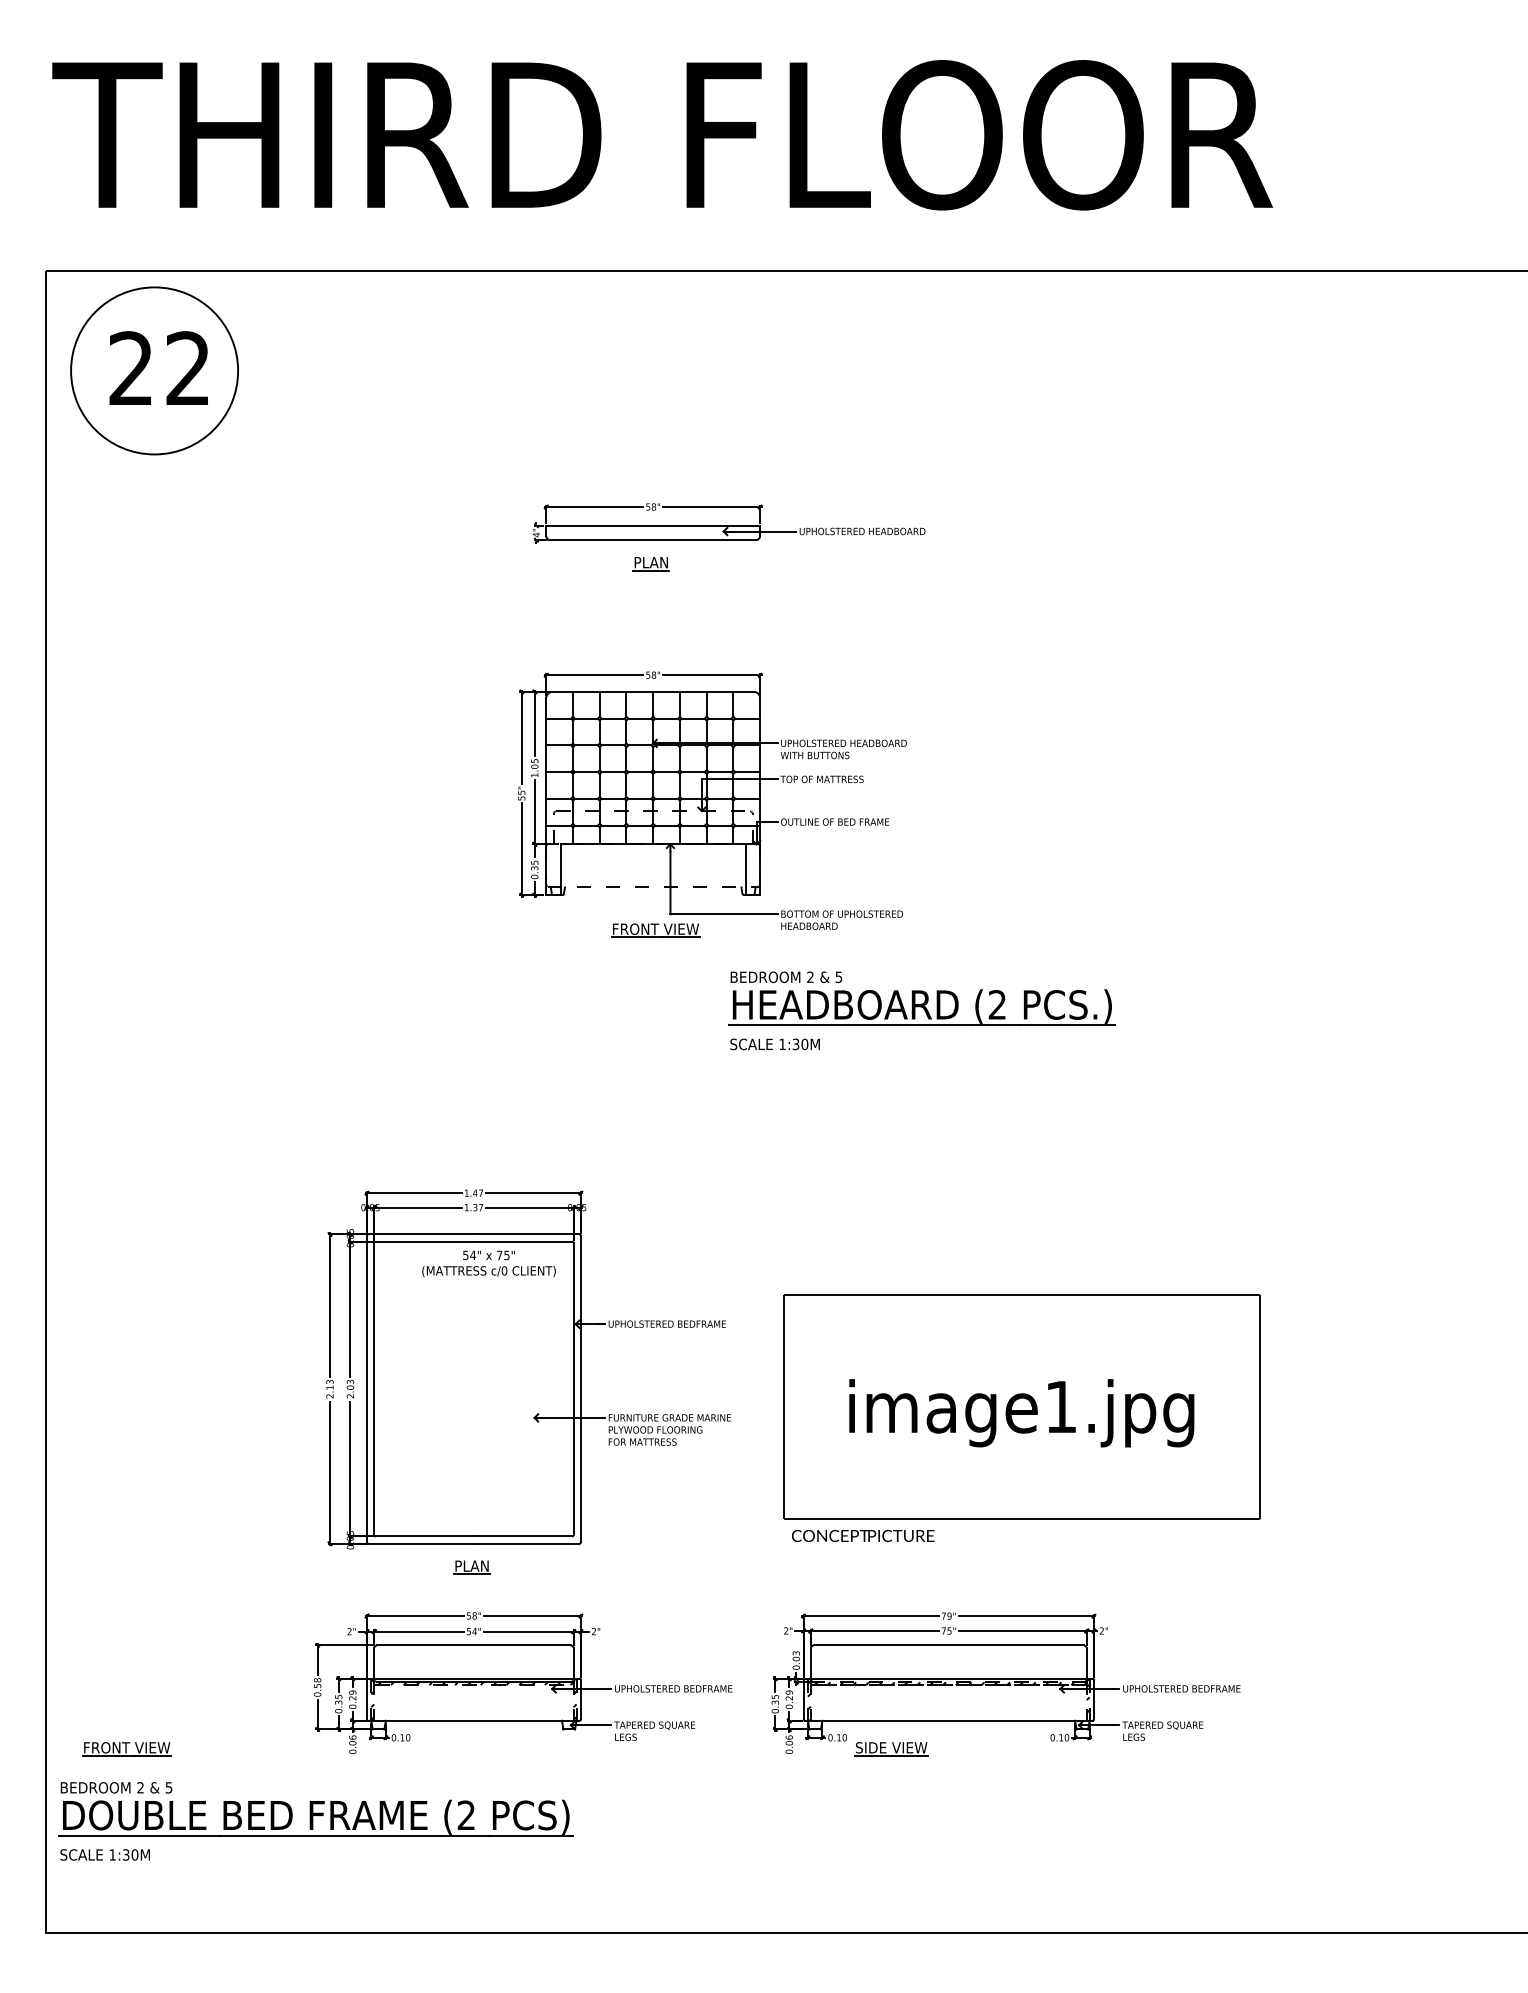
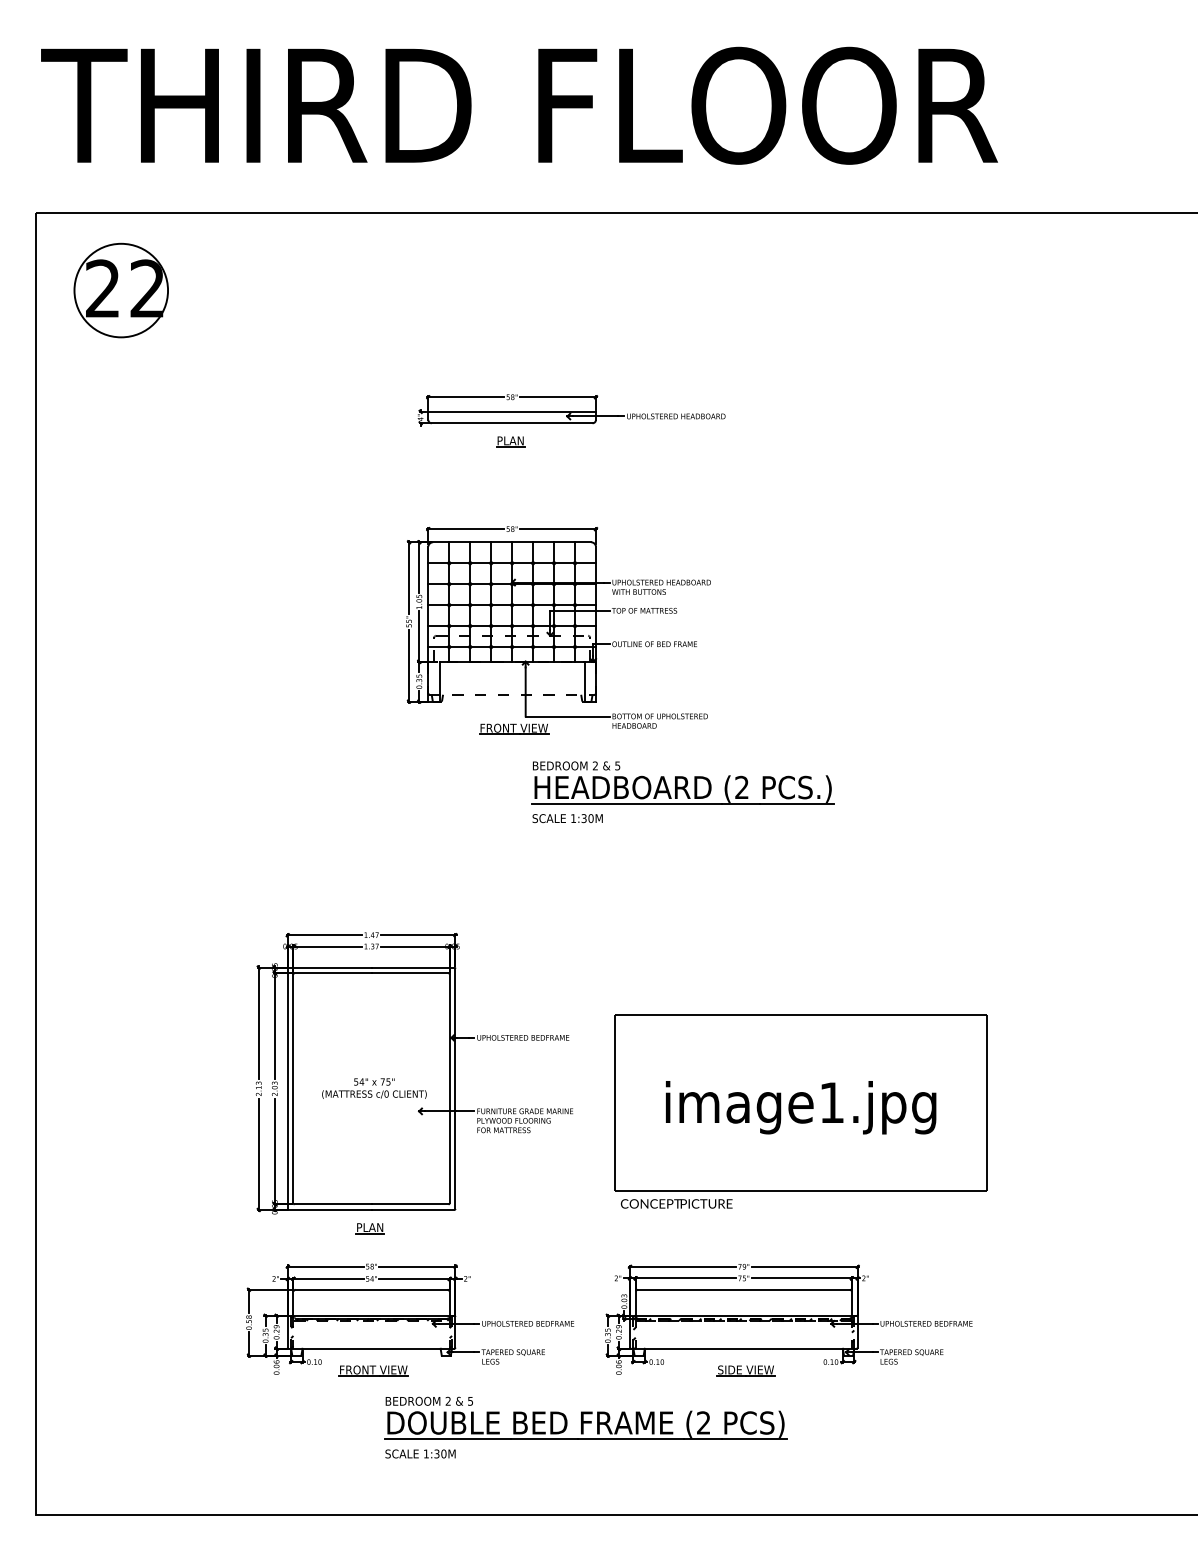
circle: (154, 370) -> (121, 290), size x0.71
part: (921, 1011) -> (682, 792), moved
text: (489, 1263) -> (374, 1088), moved
part: (126, 1748) -> (373, 1370), moved
part: (890, 1748) -> (745, 1370), moved
part: (315, 1821) -> (585, 1427), moved

